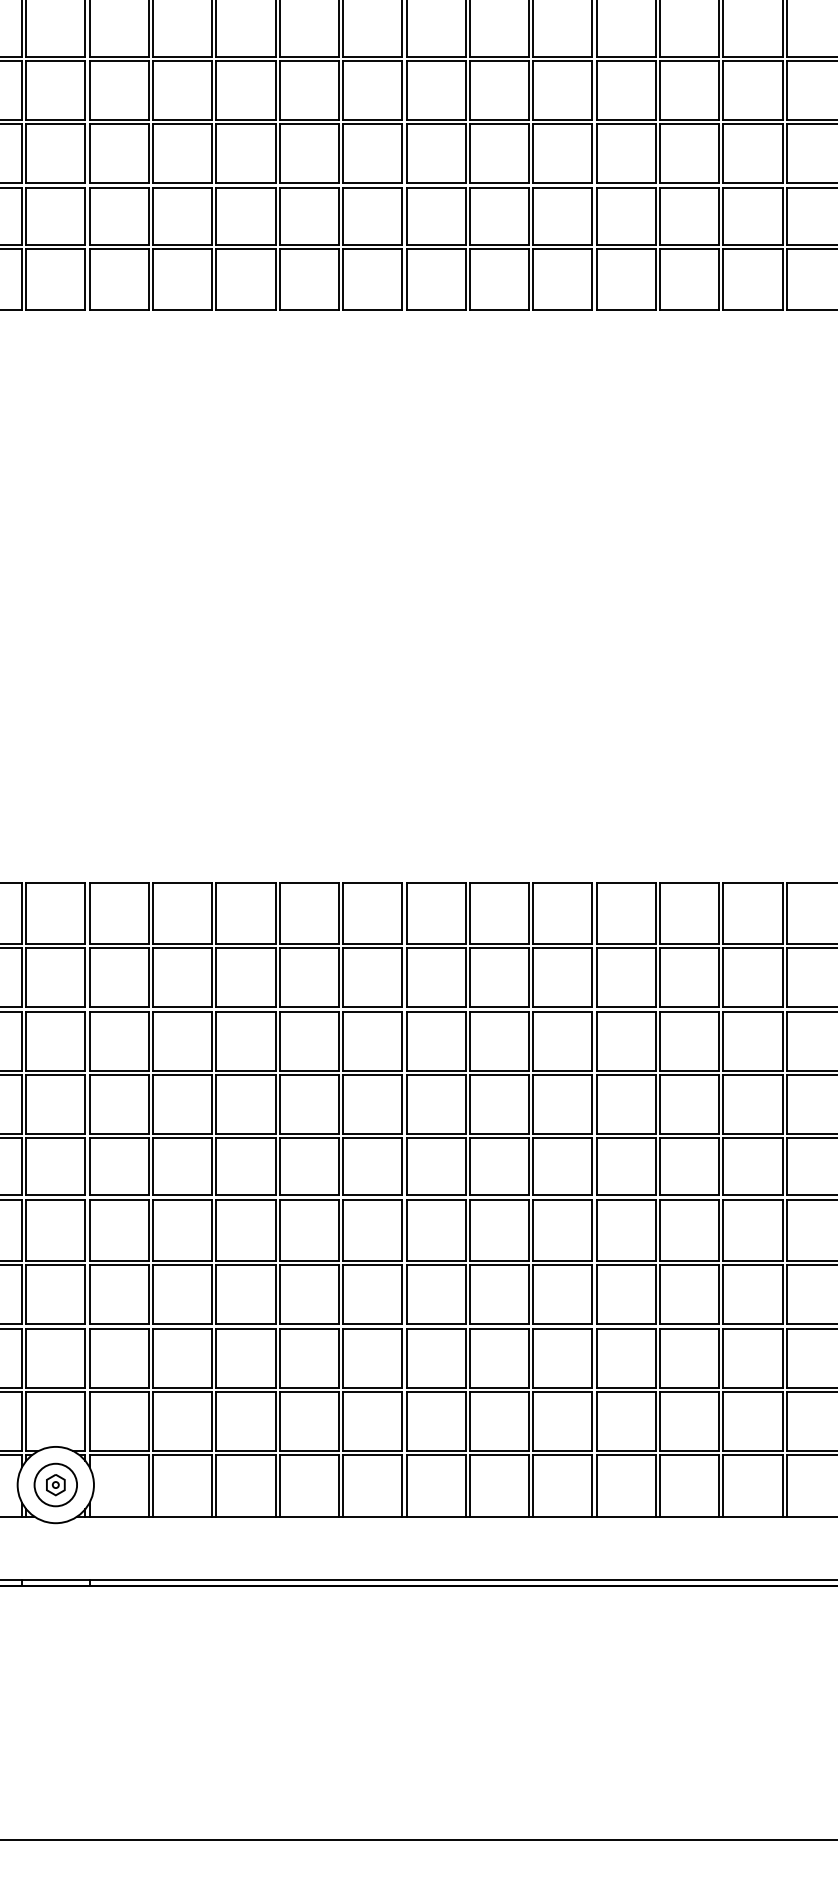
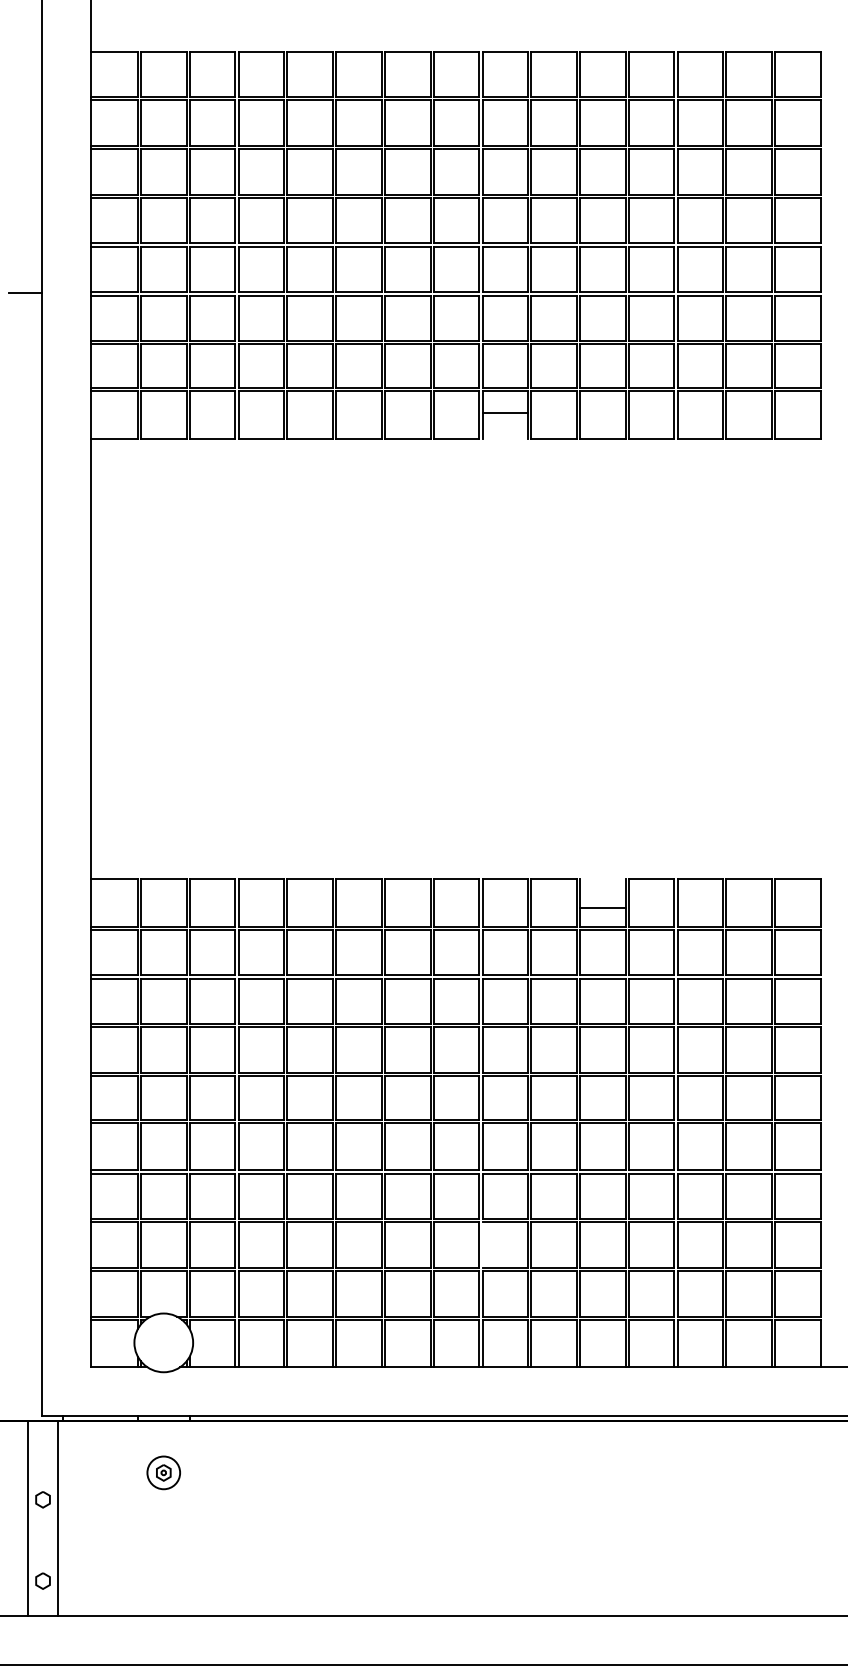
line: (499, 310) -> (505, 412), moved
line: (625, 883) -> (602, 908), moved
line: (469, 1358) -> (482, 1245), removed
part: (55, 1484) -> (163, 1472), moved

